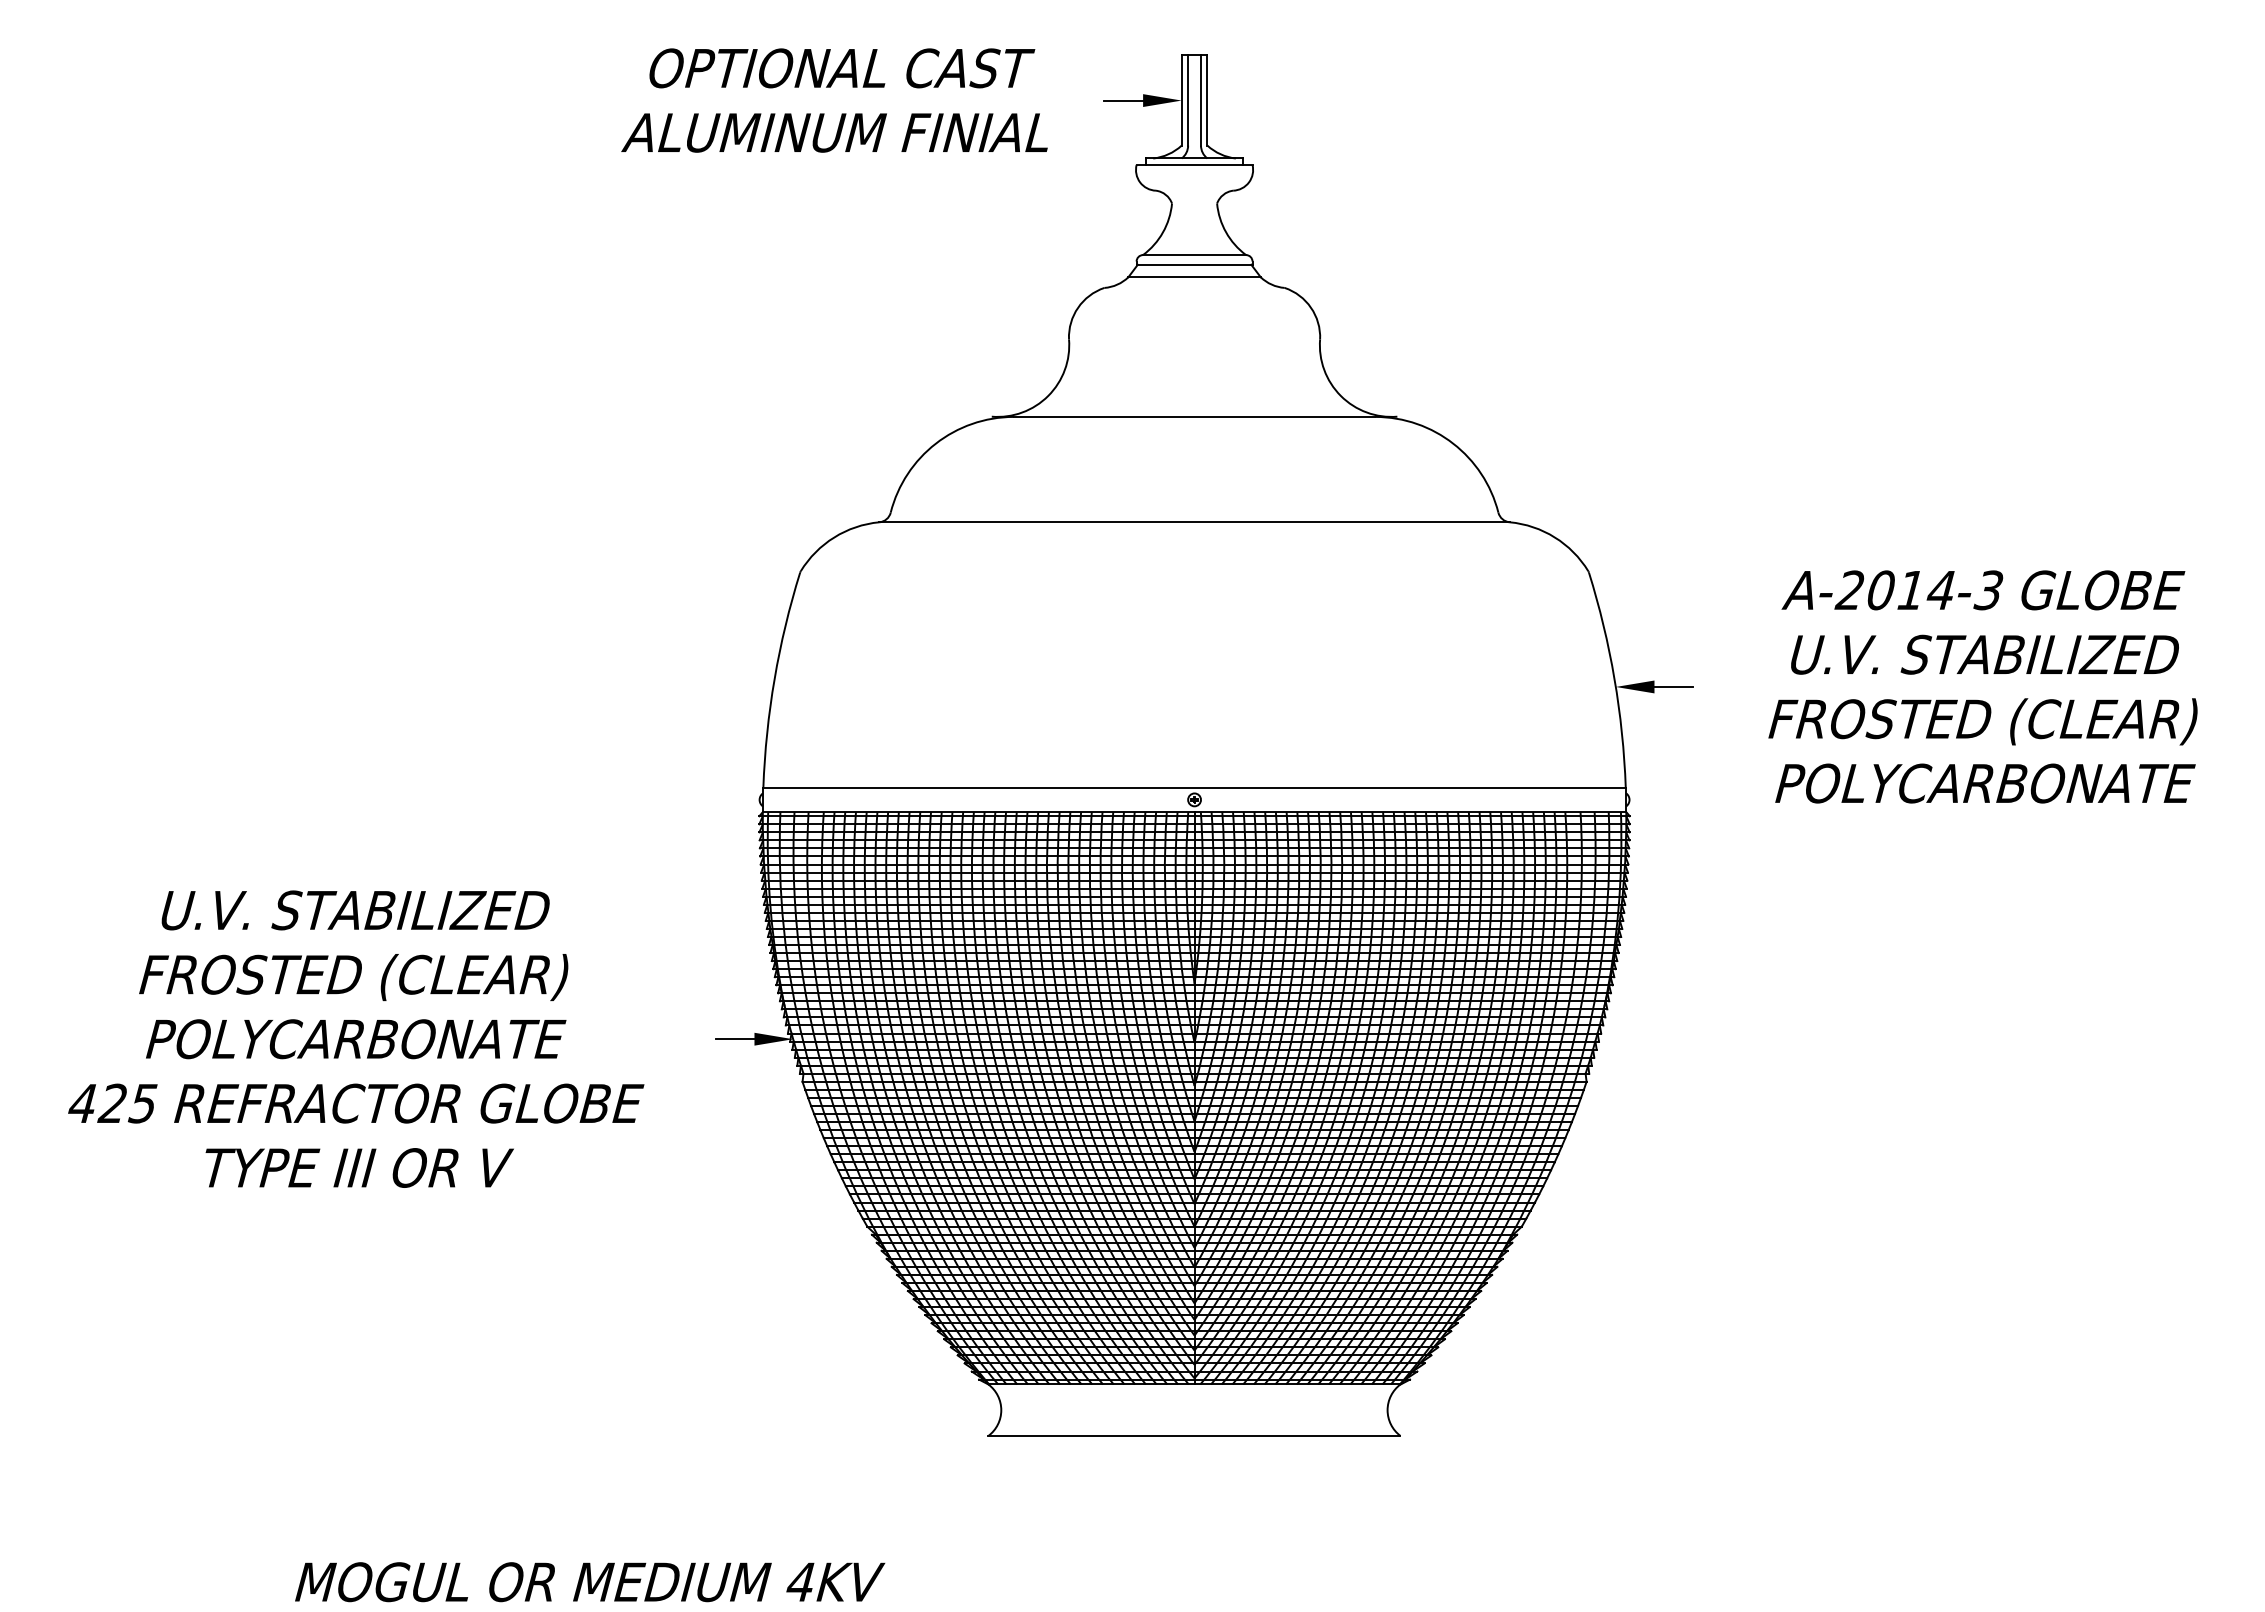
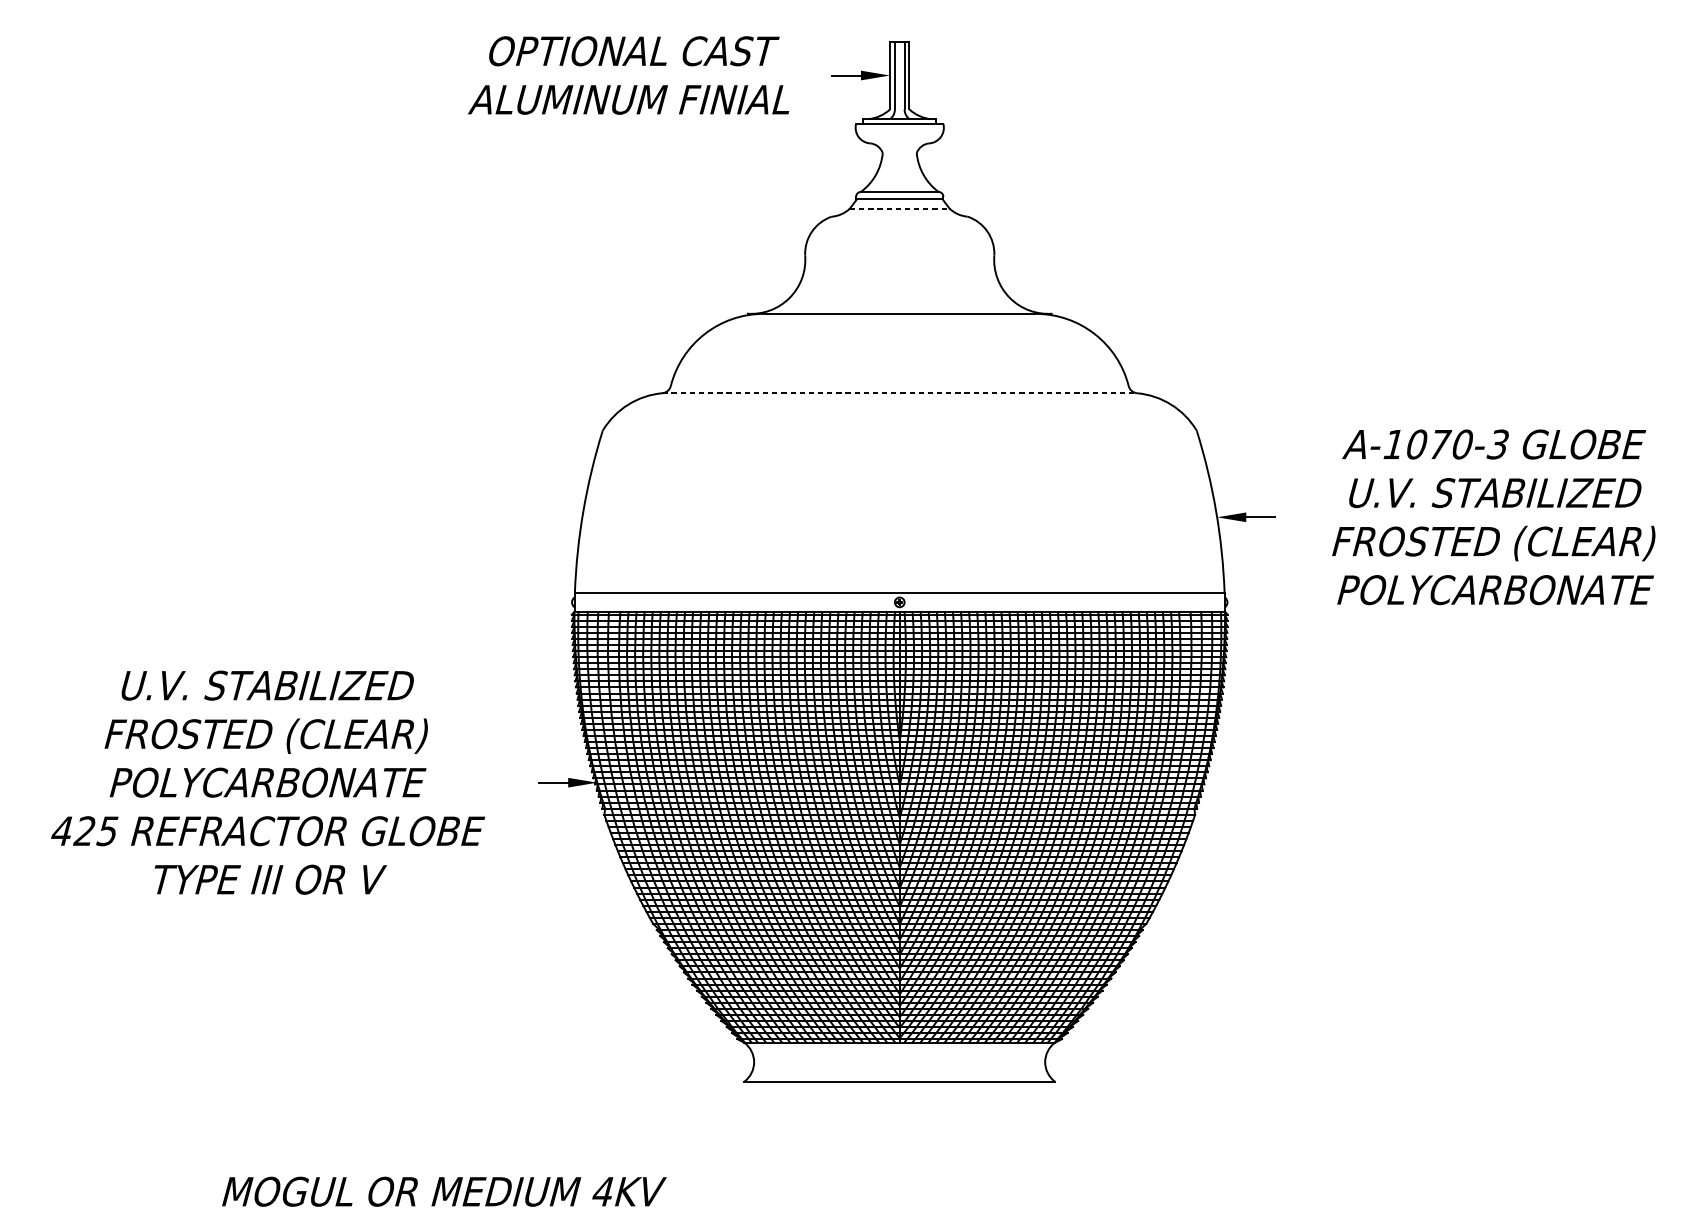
line: (1195, 277) -> (900, 208), solid -> dashed
line: (1195, 522) -> (900, 393), solid -> dashed
text: (1894, 590) -> (1427, 444), A-2014-3 -> A-1070-3

